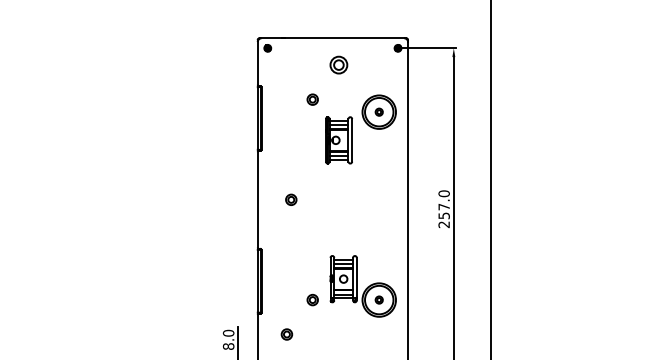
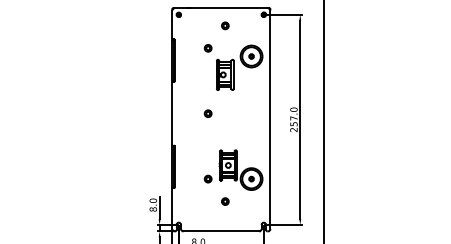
part: (339, 64) -> (225, 25), size x0.62
part: (290, 199) -> (207, 113), moved
part: (287, 334) -> (225, 201), moved

